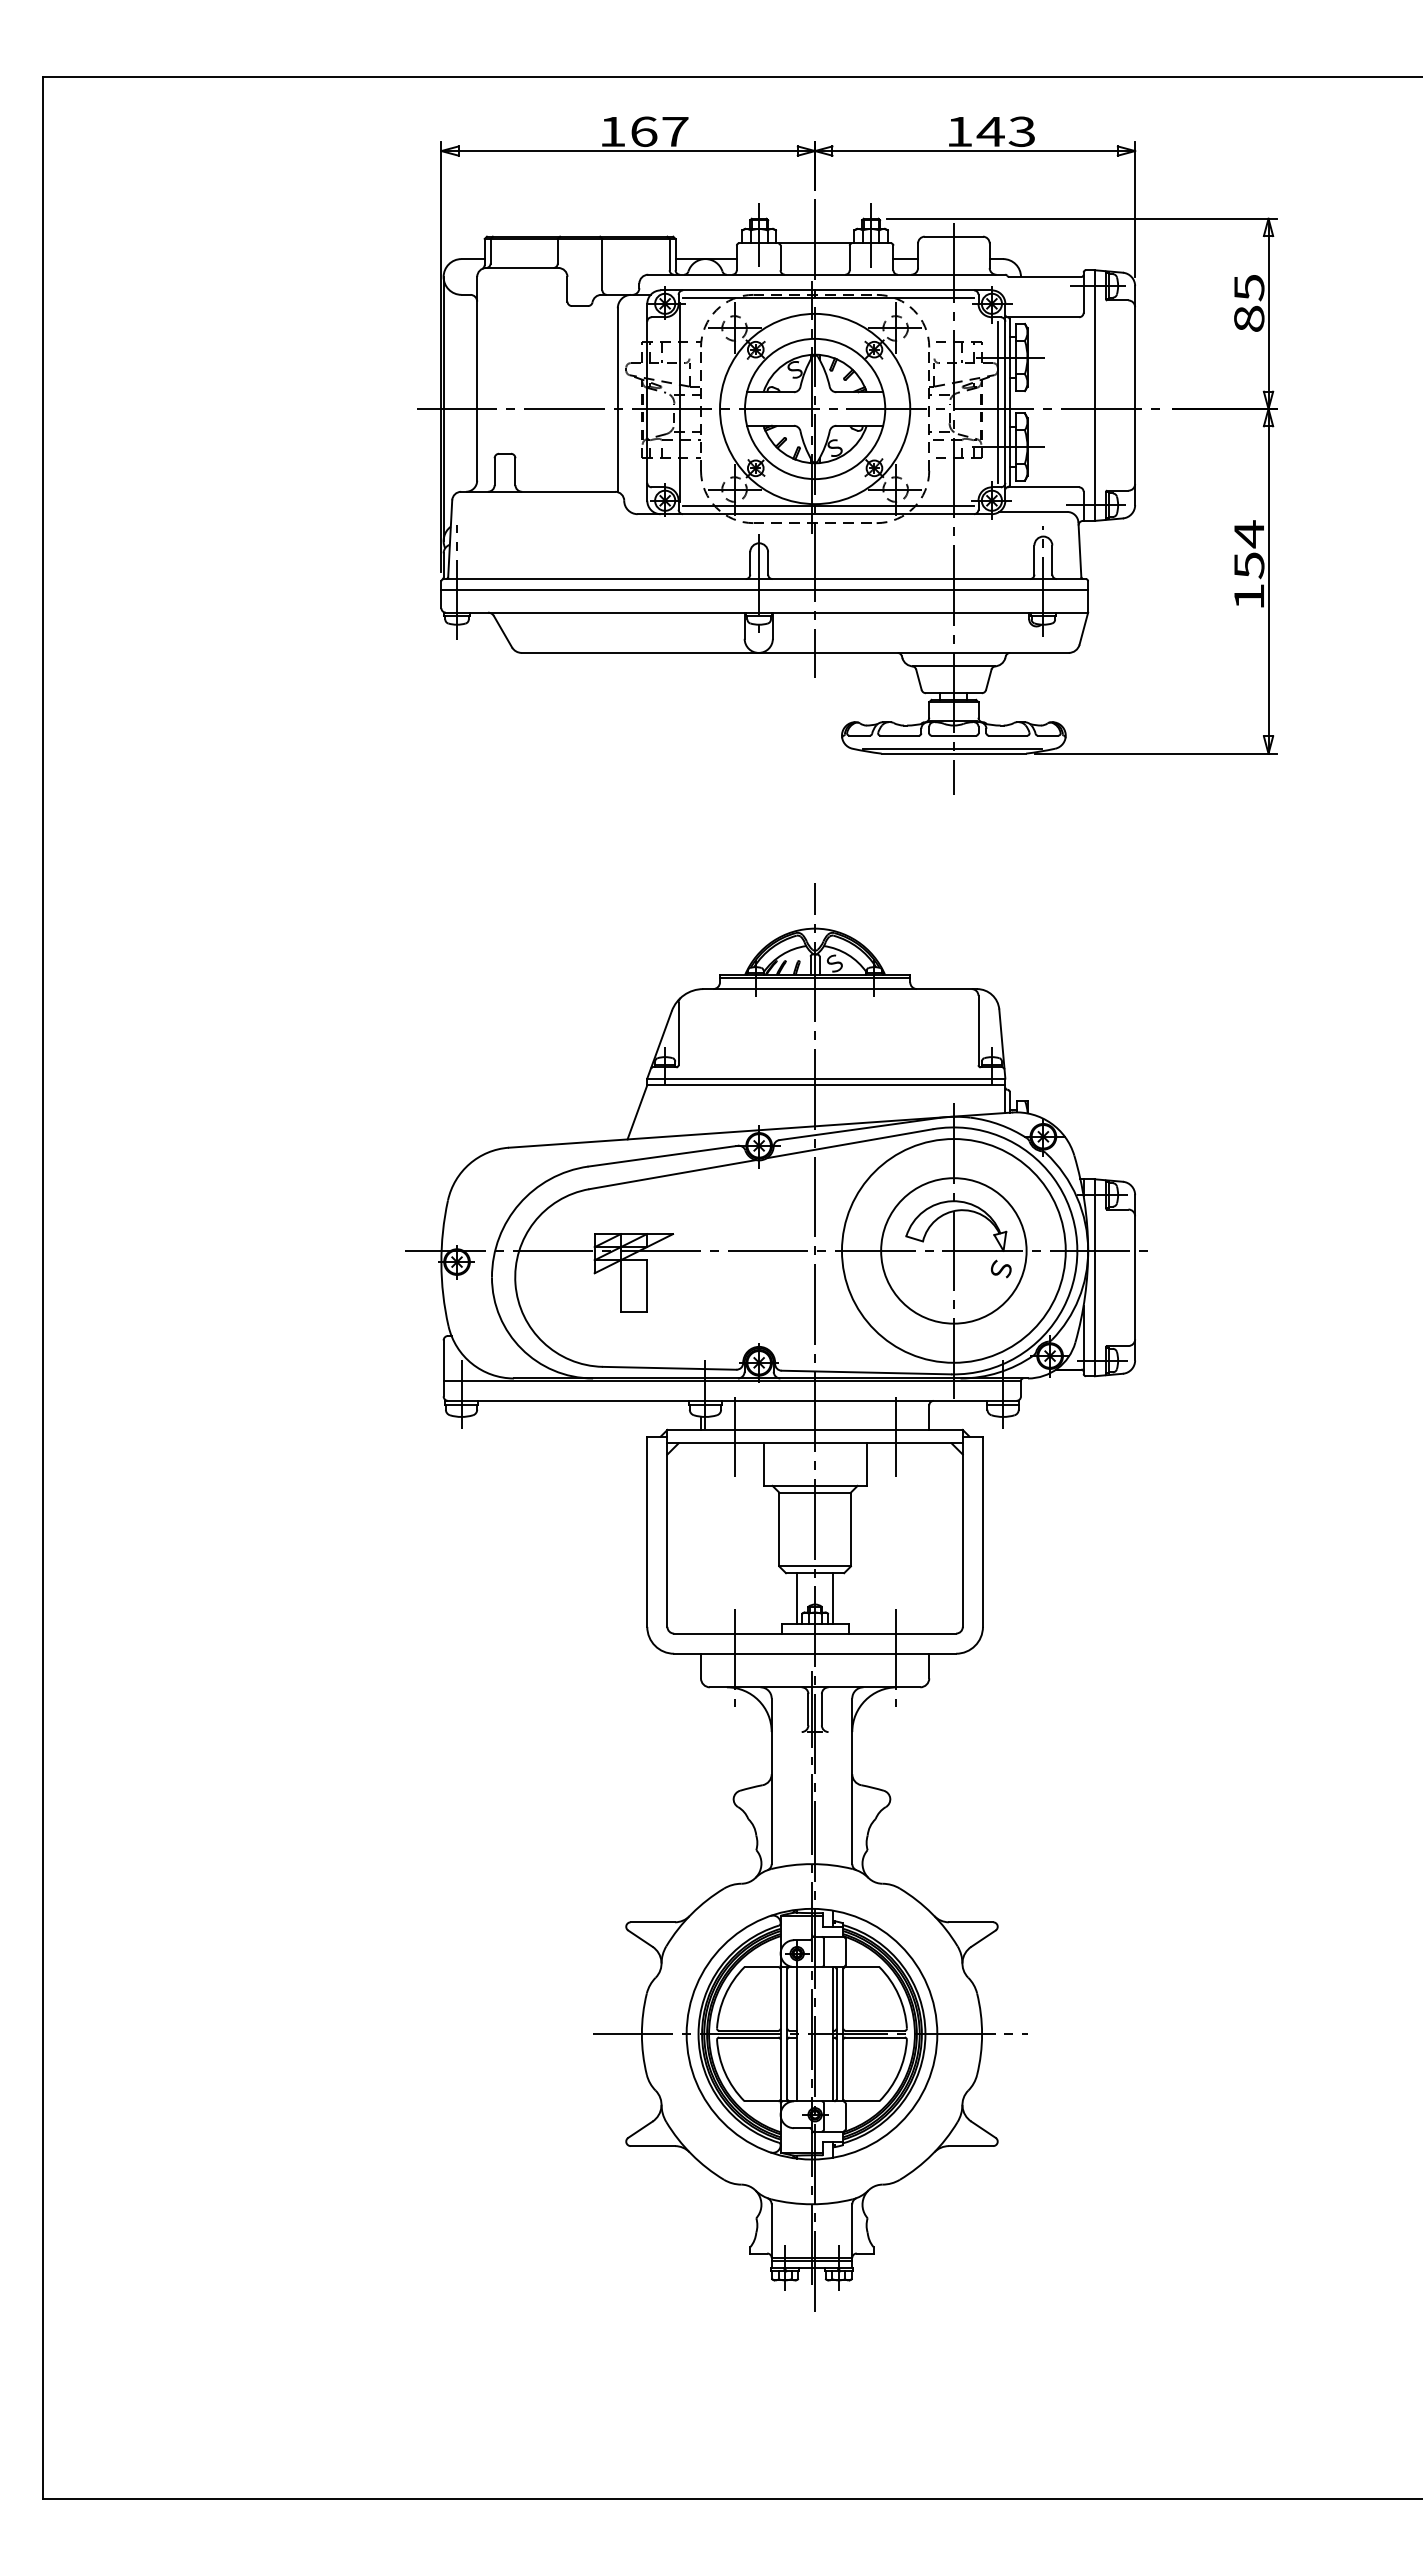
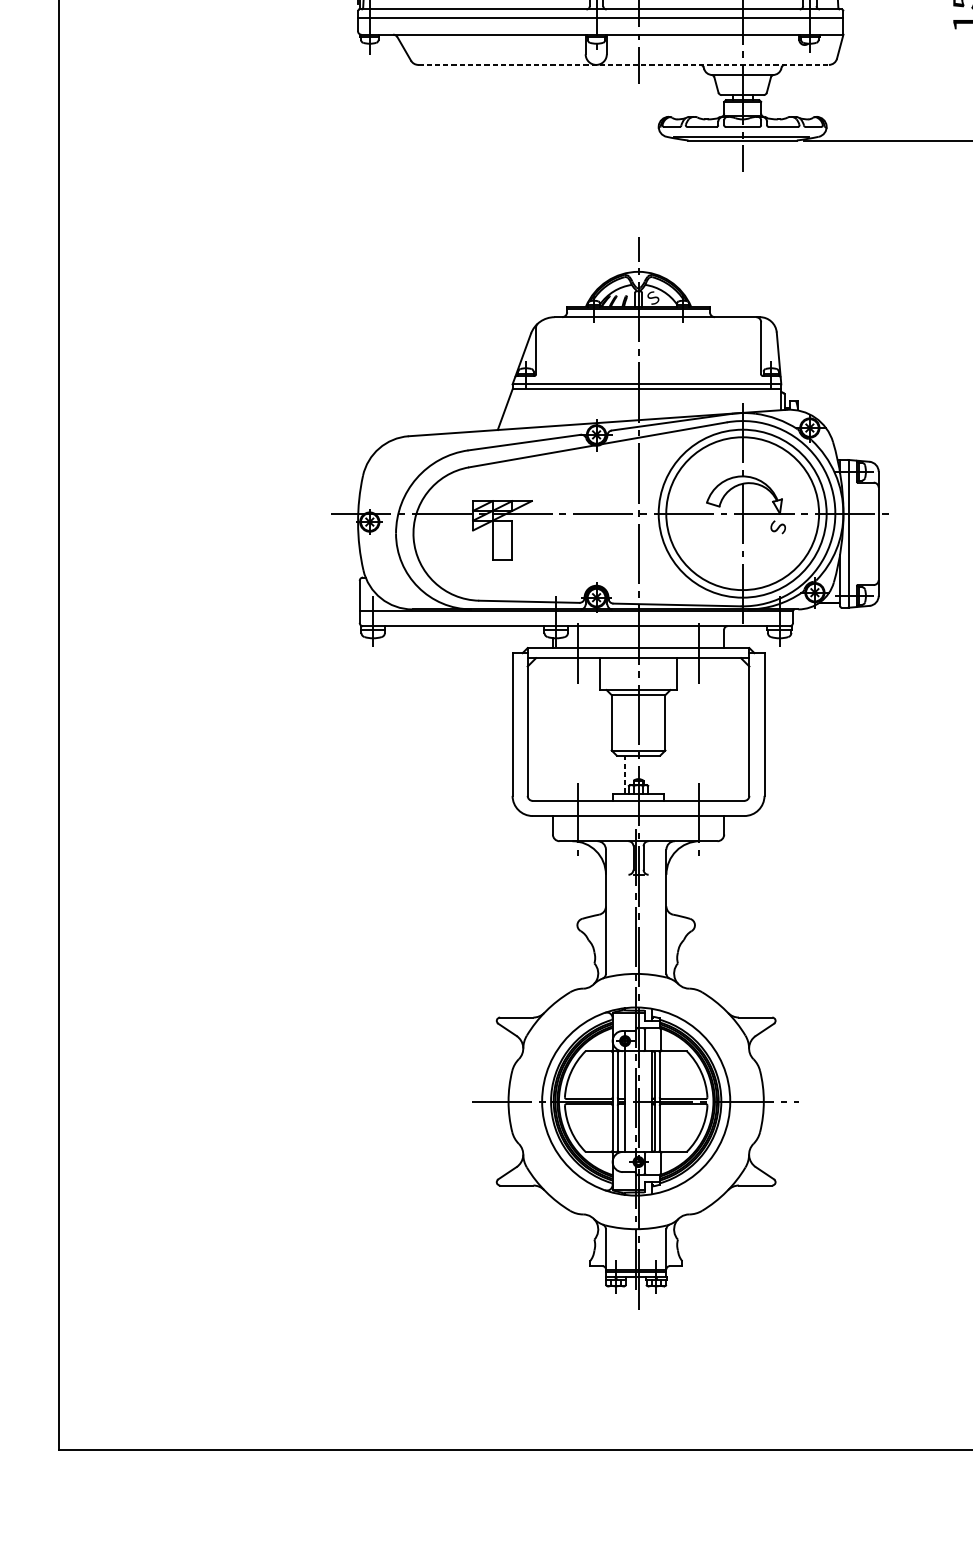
line: (795, 652) -> (623, 64), solid -> dashed
circle: (953, 1250) -> (742, 513), size x1.4
line: (797, 1597) -> (625, 773), solid -> dashed
line: (833, 1598) -> (652, 774), removed

